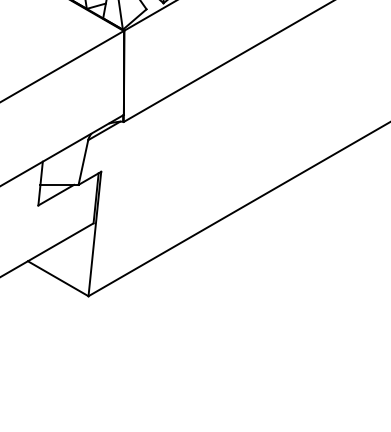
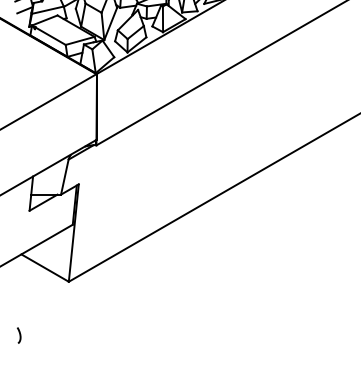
curve: (25, 364) -> (19, 335), added

